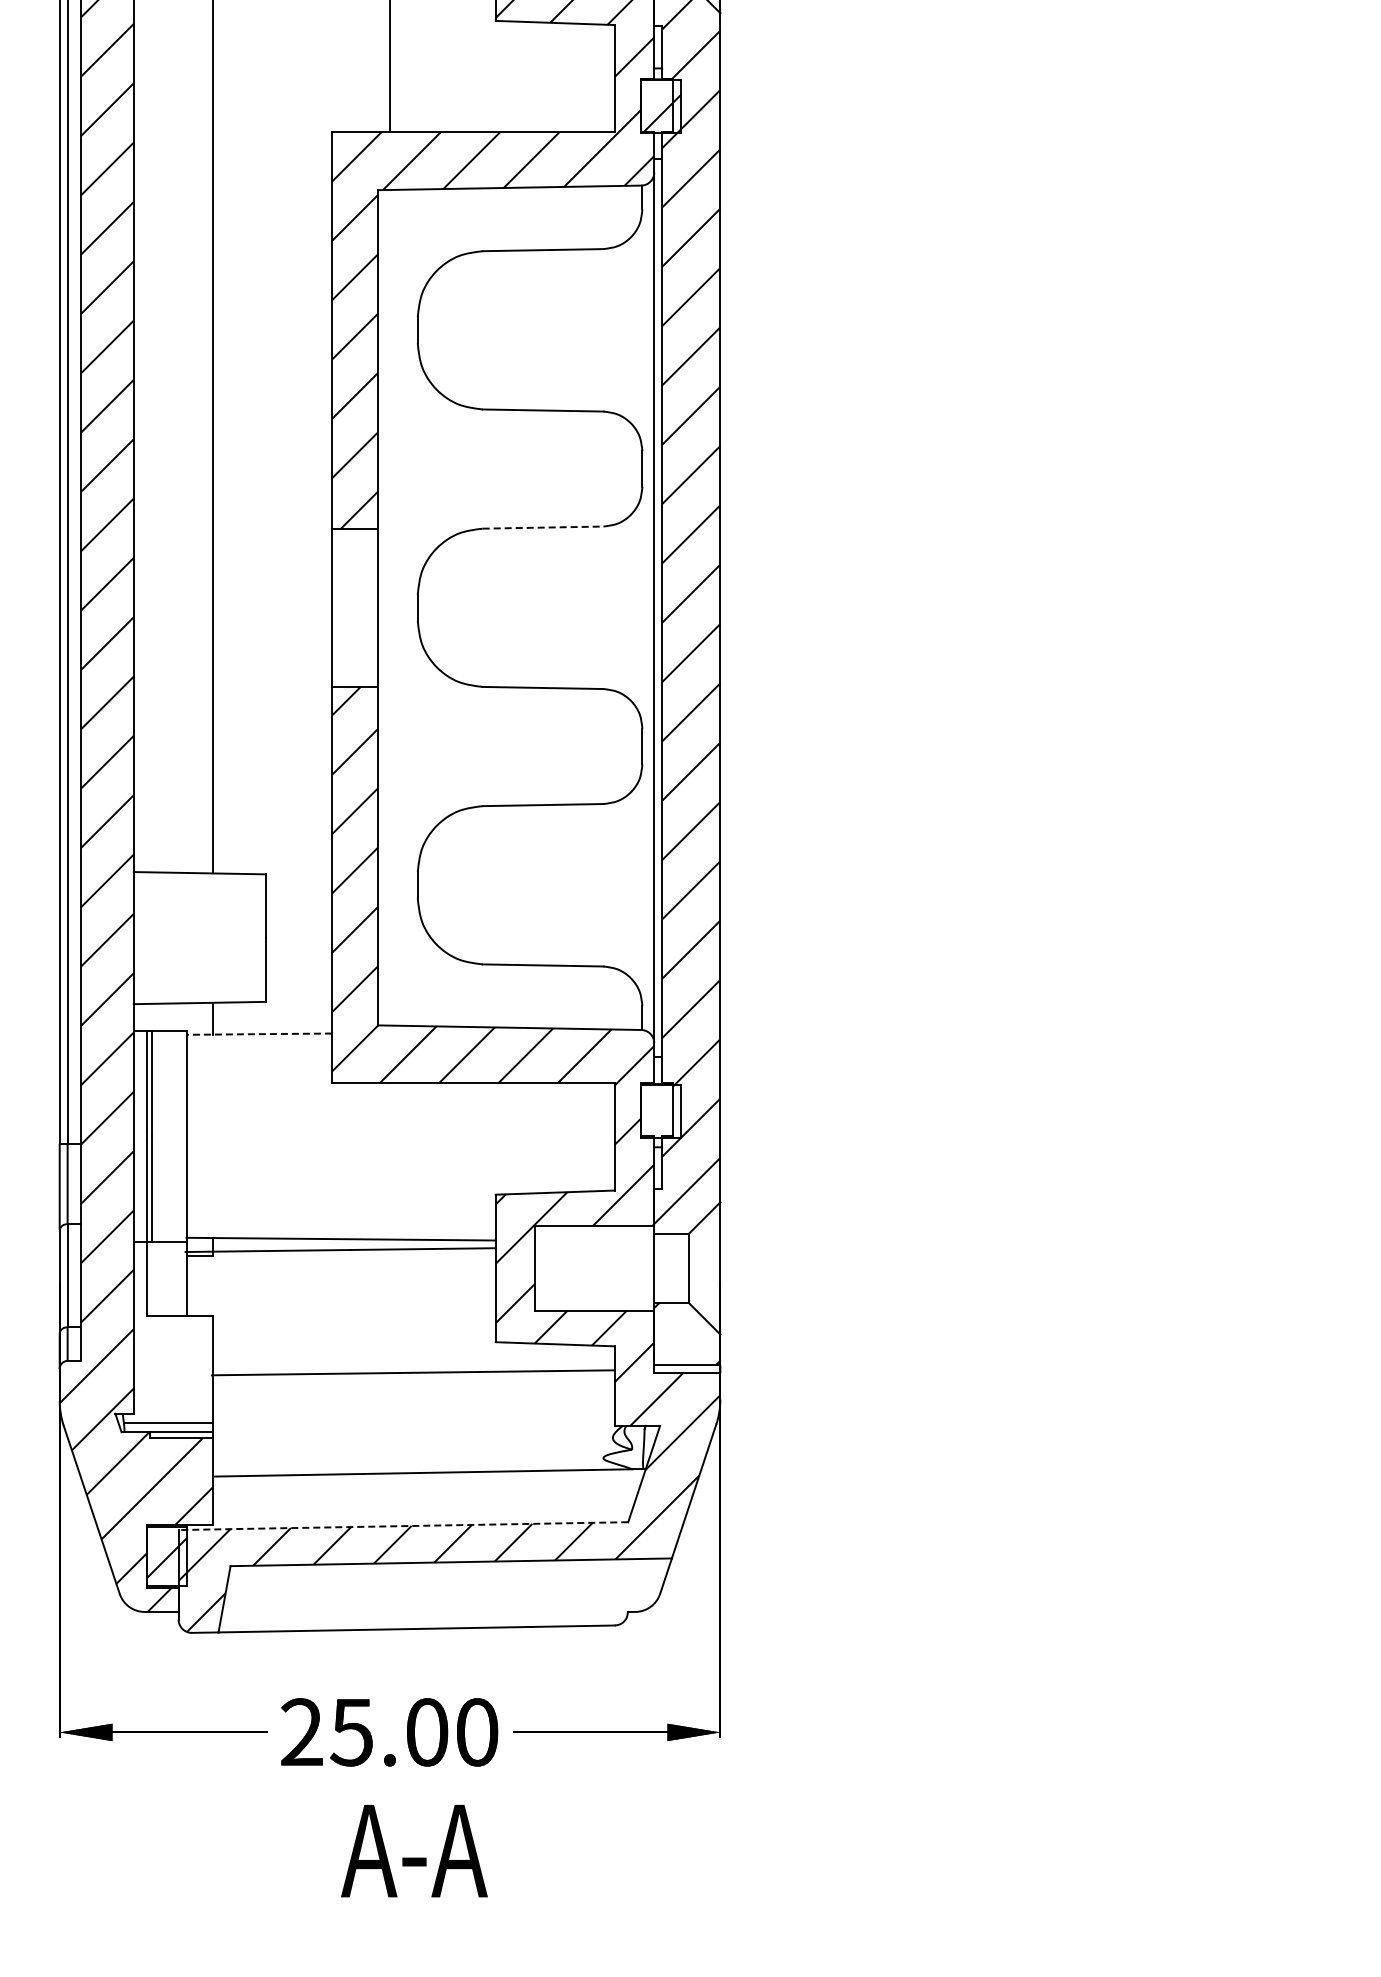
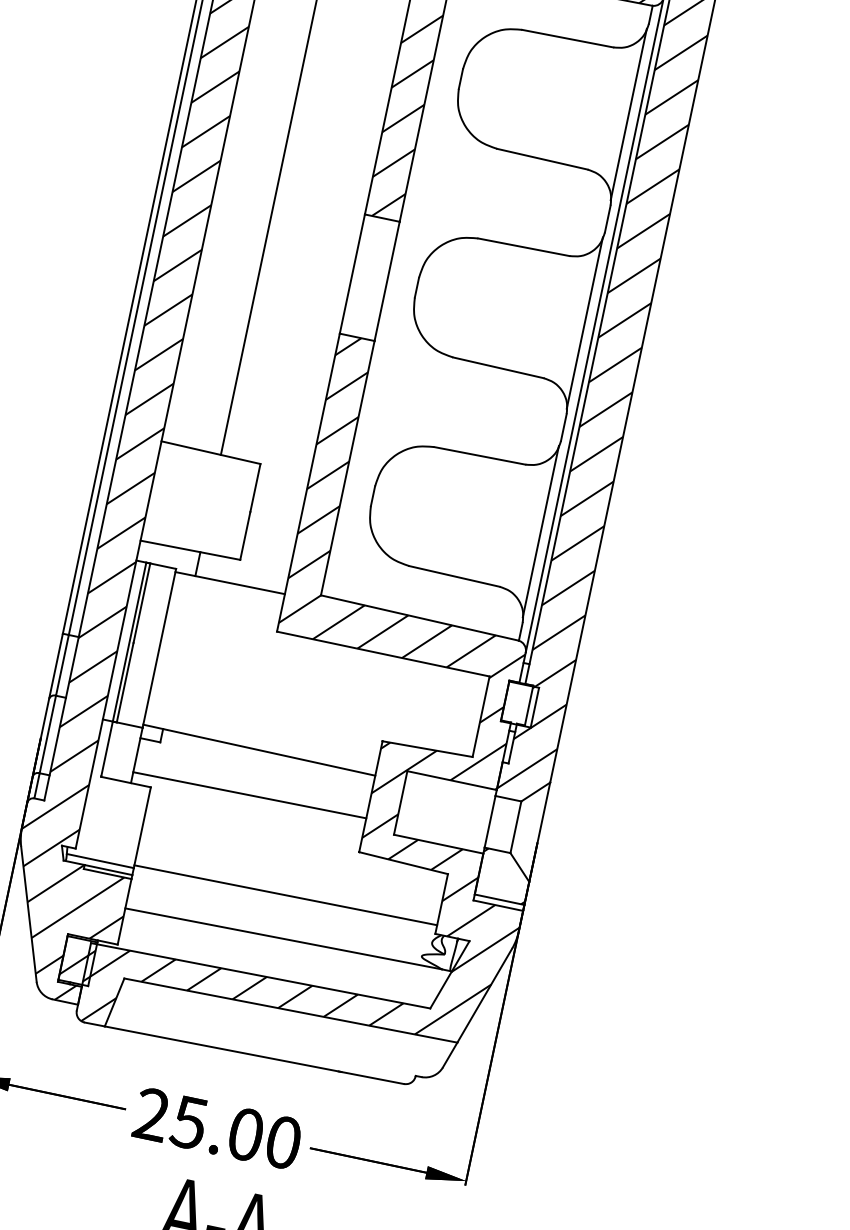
line: (641, 330) -> (629, 114), added
line: (543, 527) -> (524, 247), dashed -> solid
line: (641, 607) -> (585, 322), added
line: (641, 885) -> (541, 531), added
line: (259, 1034) -> (230, 583), dashed -> solid
line: (339, 1250) -> (249, 795), moved
line: (412, 1372) -> (285, 894), moved
line: (403, 1526) -> (260, 976), dashed -> solid

